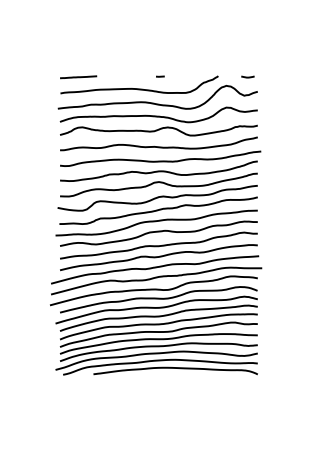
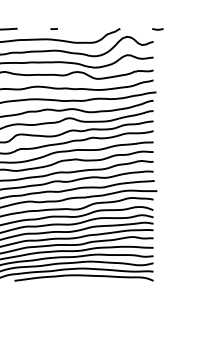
line: (160, 76) -> (54, 28), moved
curve: (247, 76) -> (157, 28), moved

